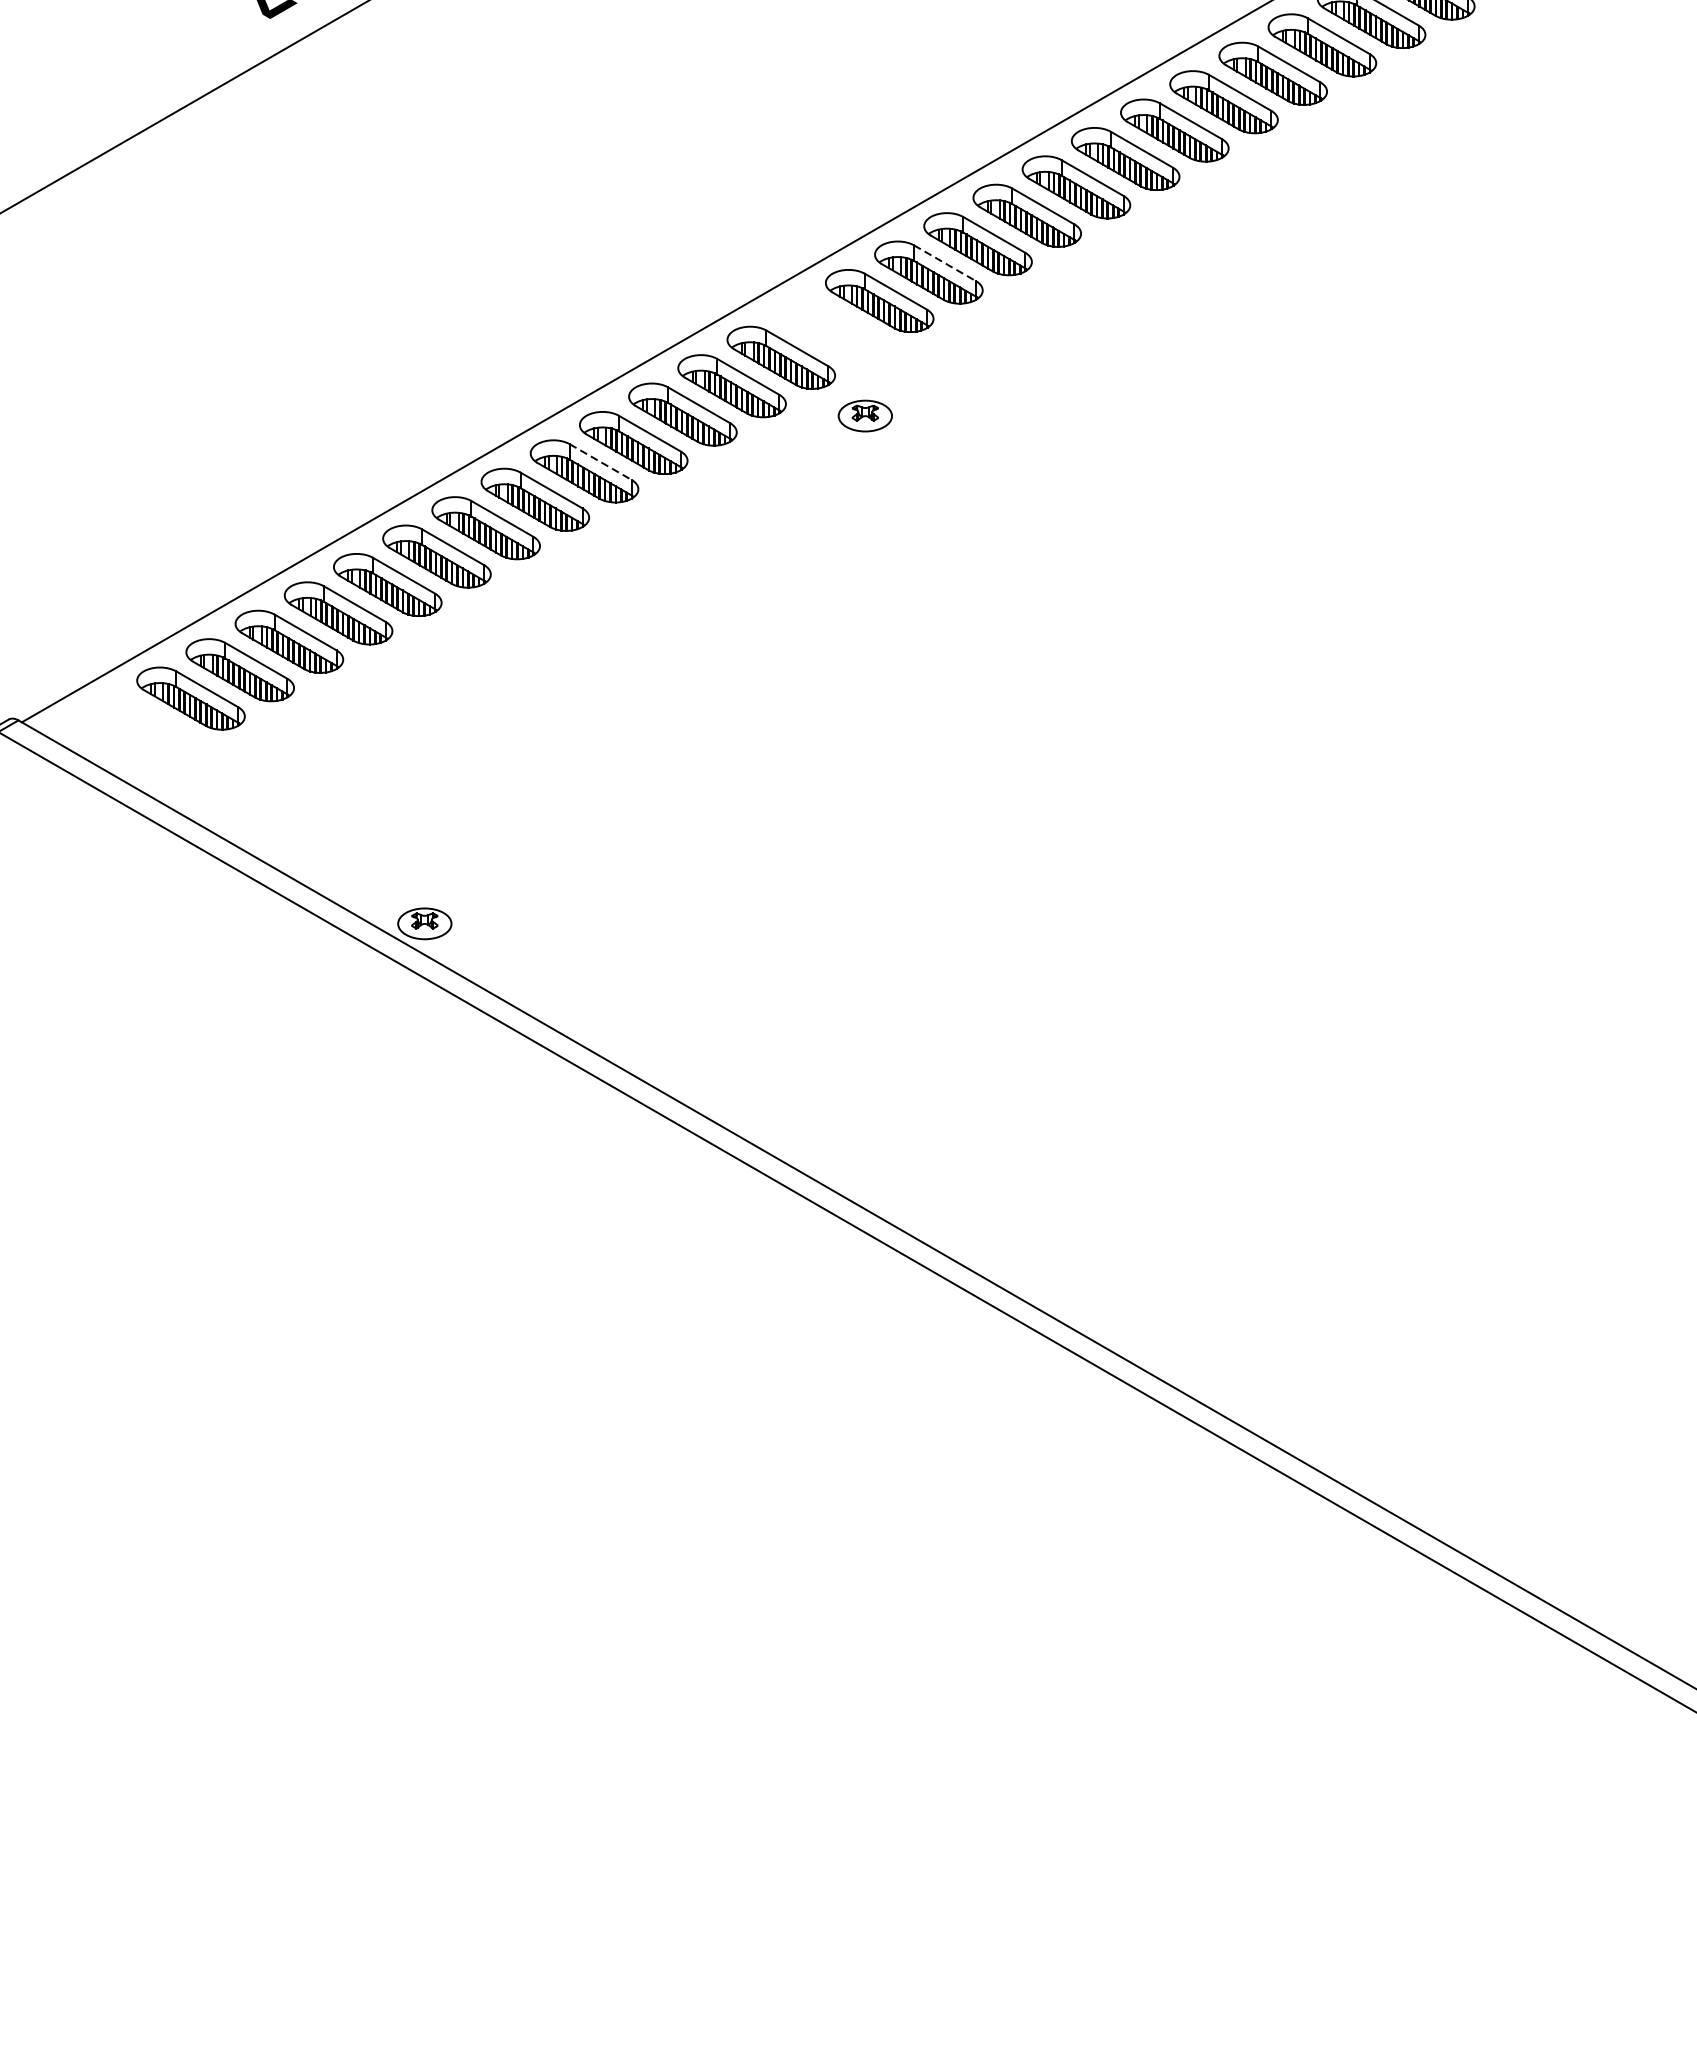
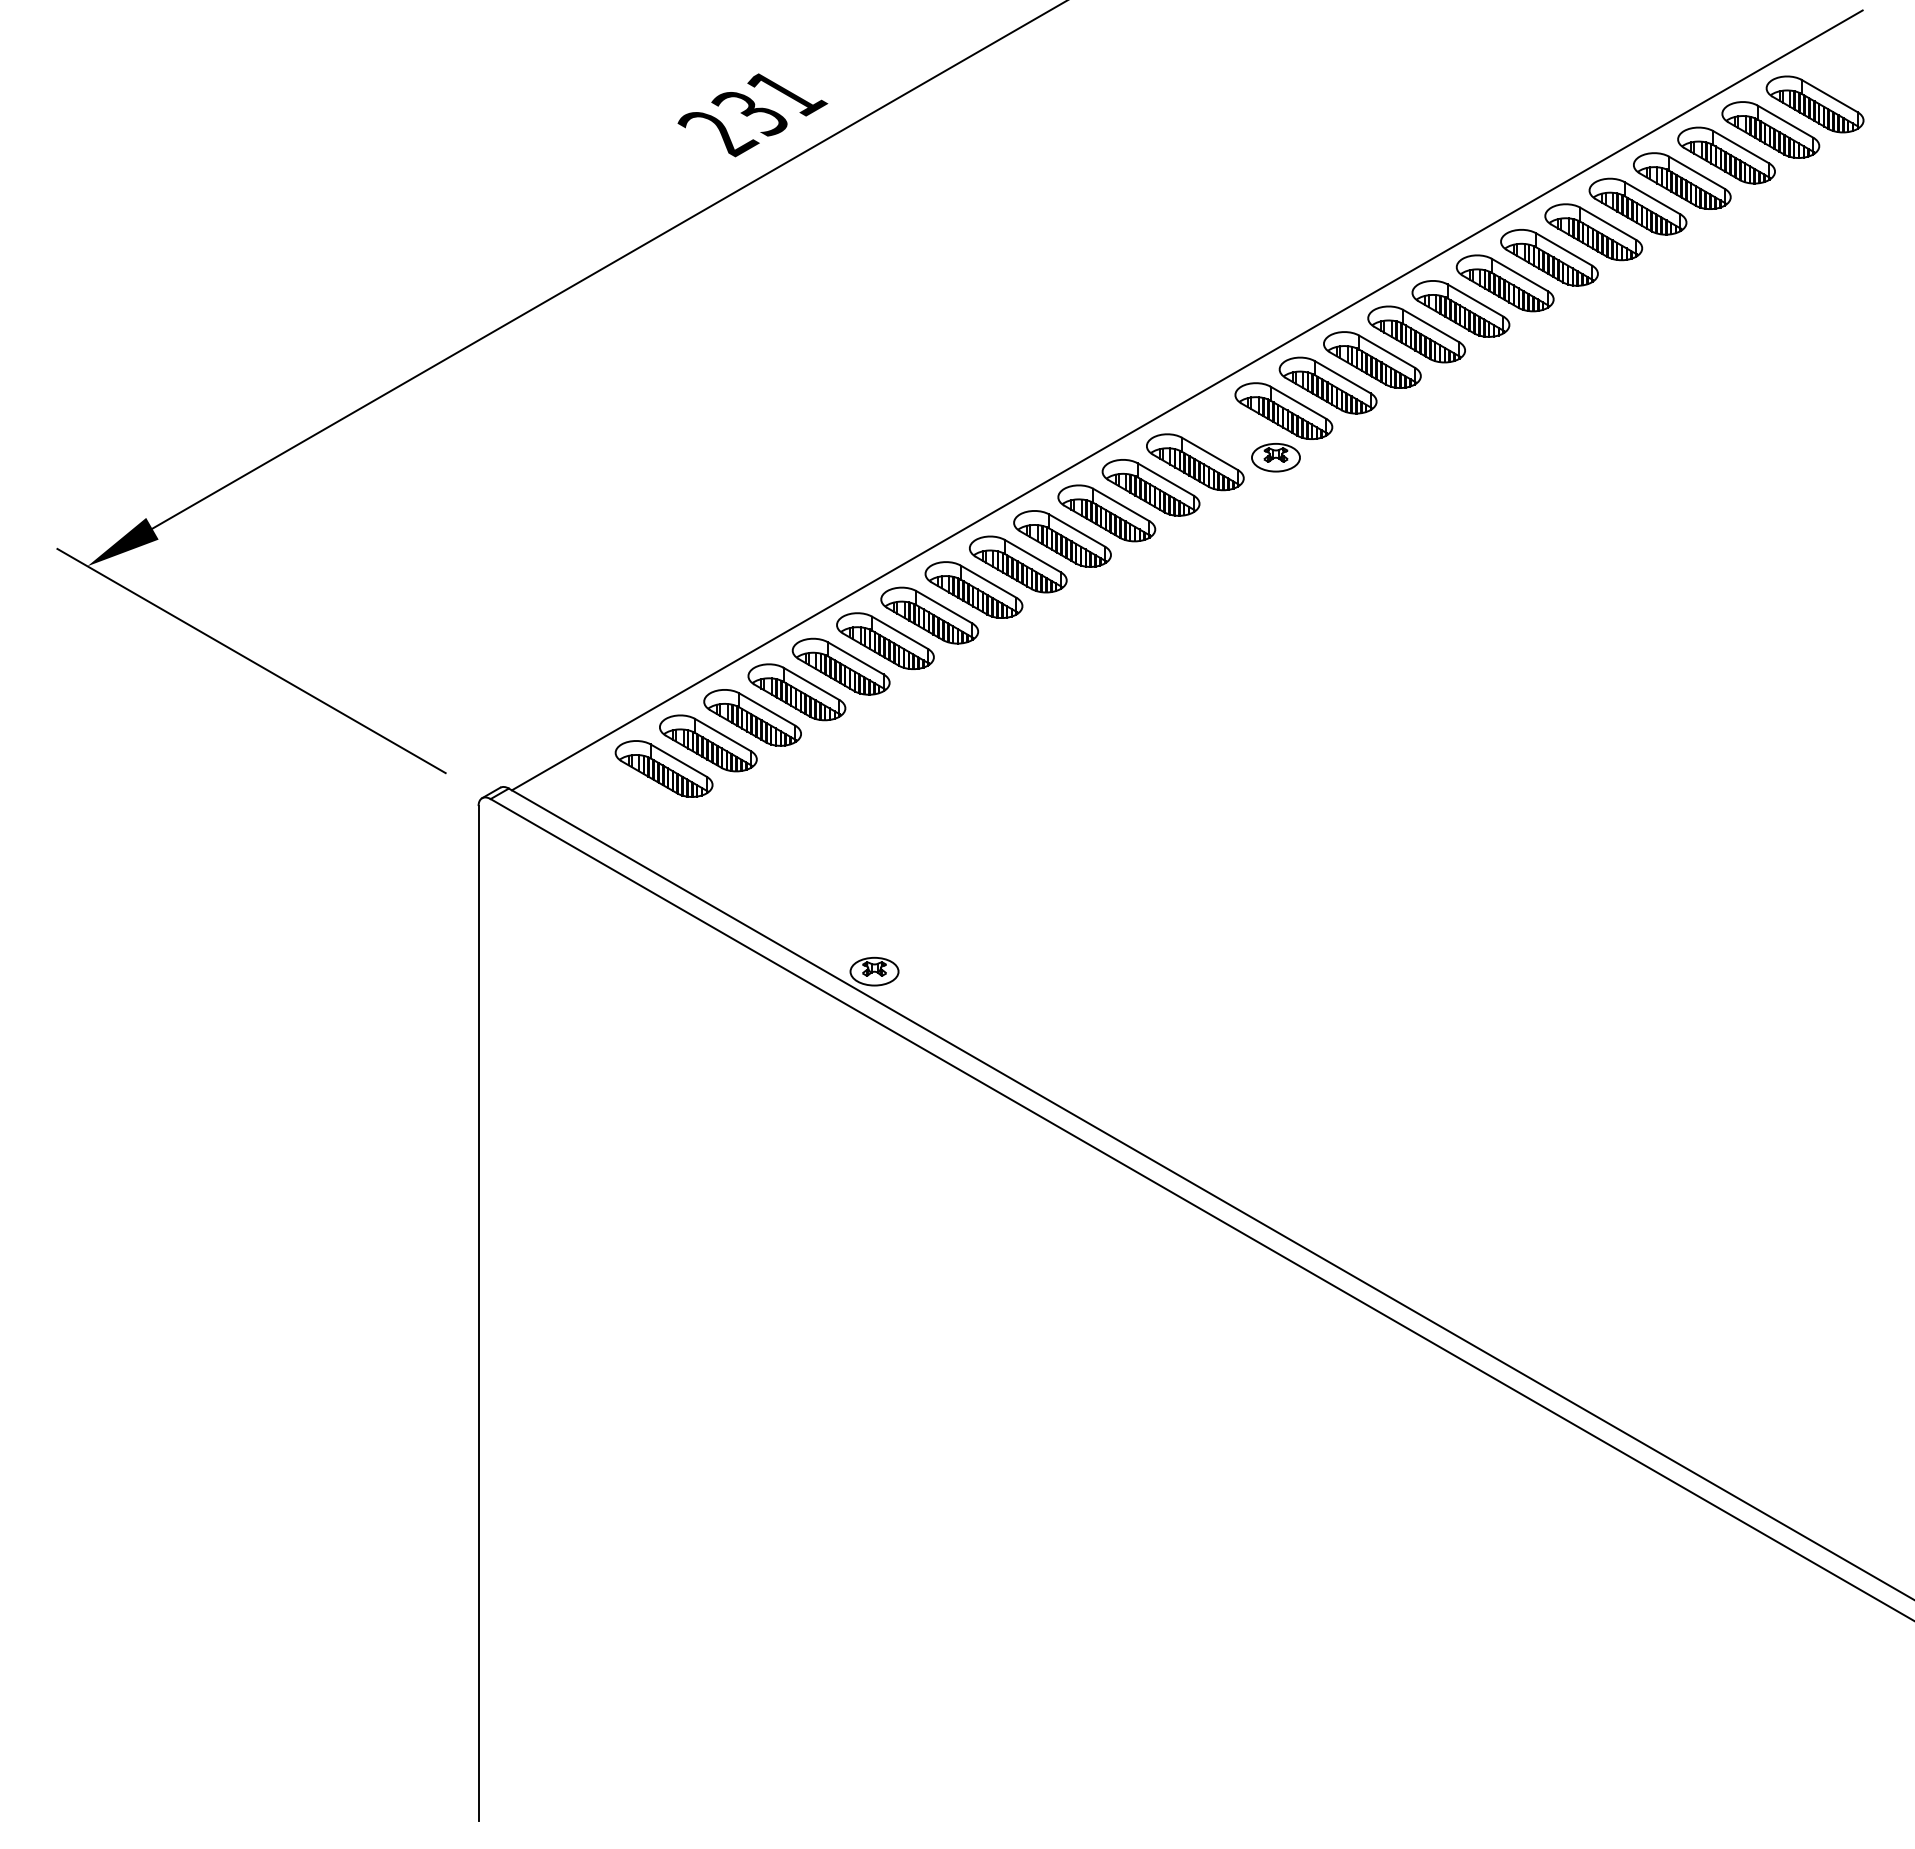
line: (945, 263) -> (1343, 377), dashed -> solid
part: (864, 415) -> (1275, 457), moved
line: (601, 462) -> (1033, 556), dashed -> solid

